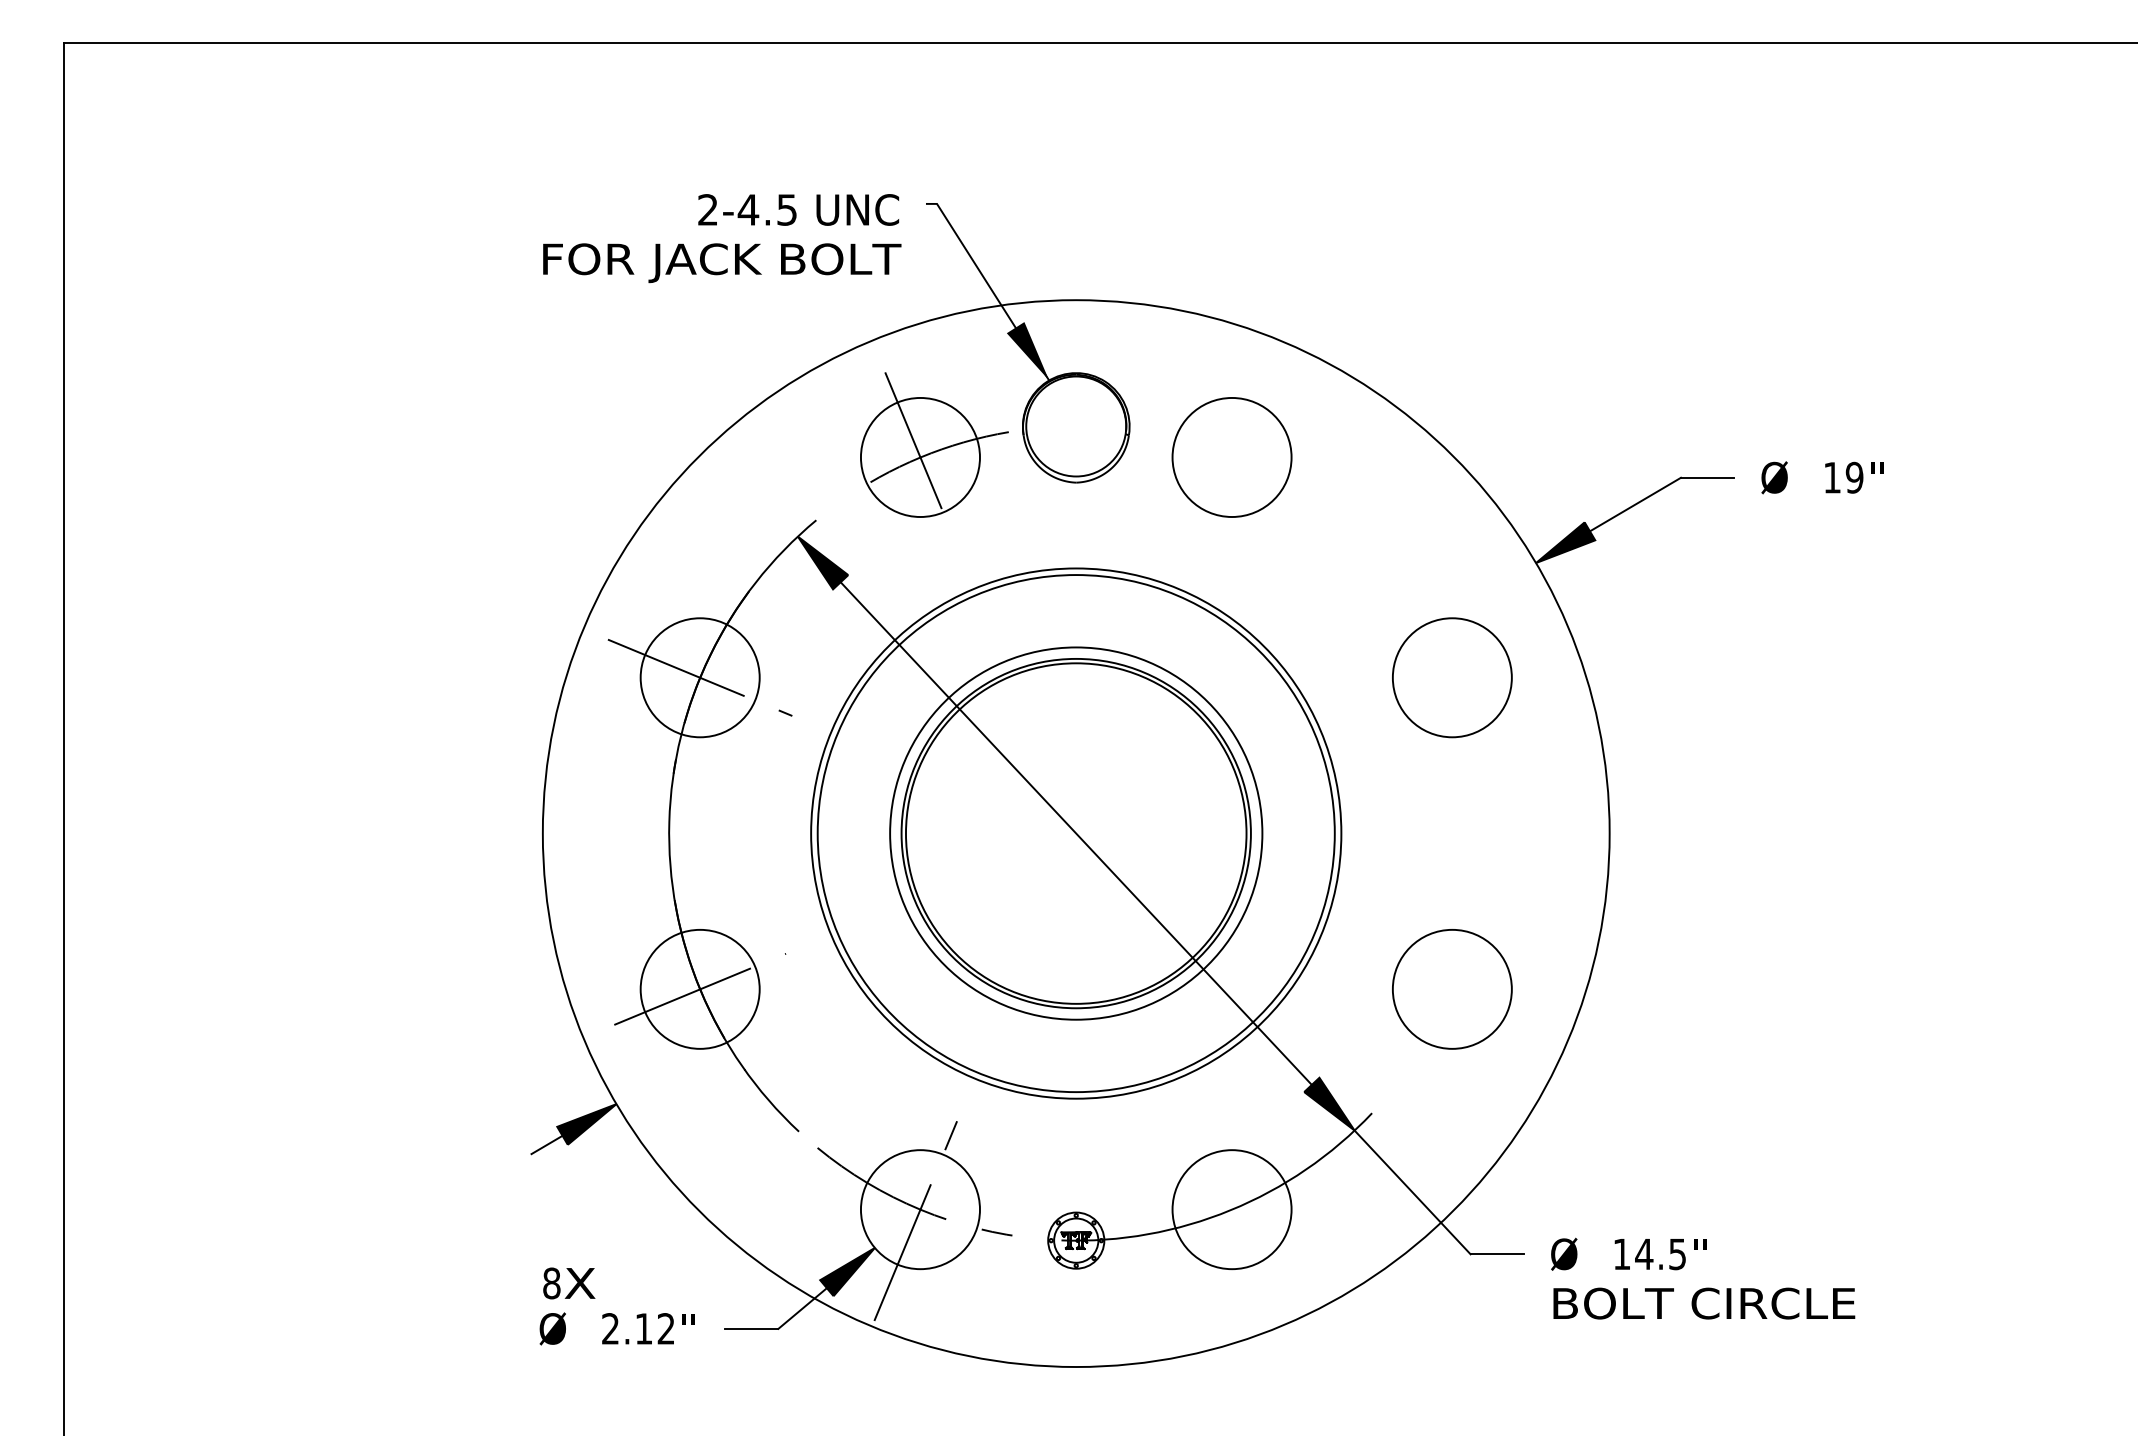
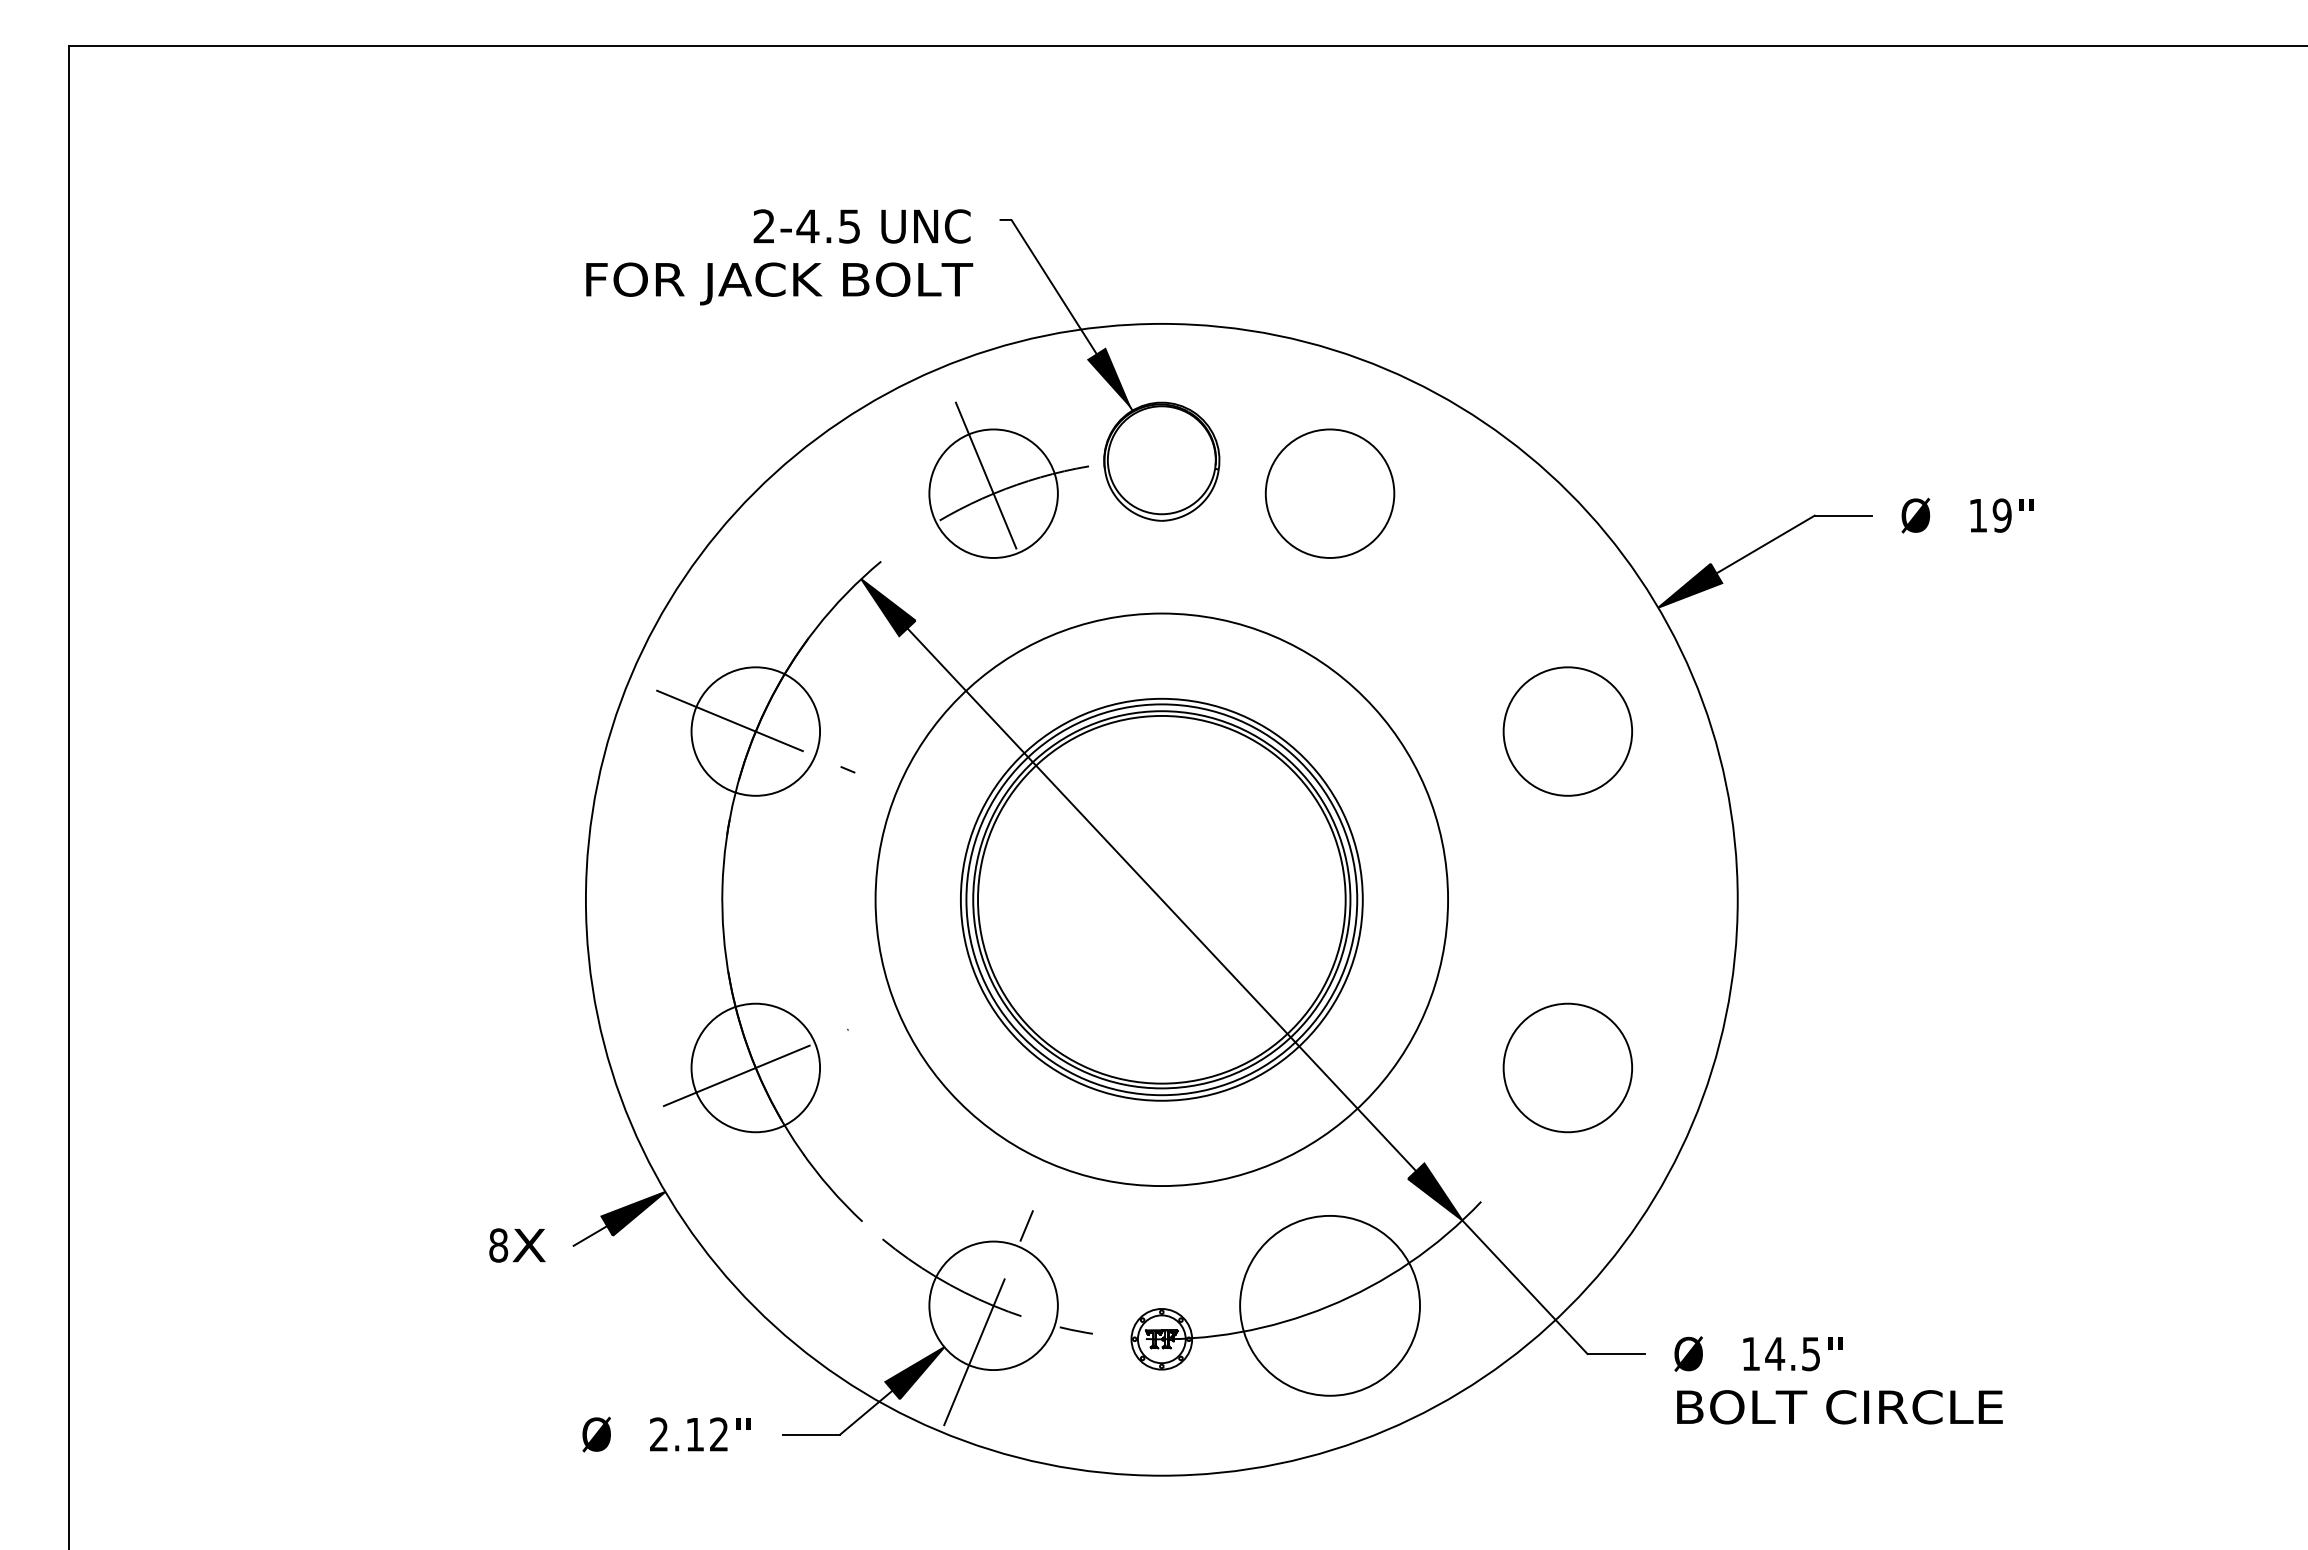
circle: (1075, 833) -> (1161, 899), size x0.7
circle: (1231, 1209) -> (1329, 1305), size x1.4
text: (569, 1283) -> (517, 1245), moved

